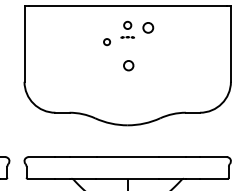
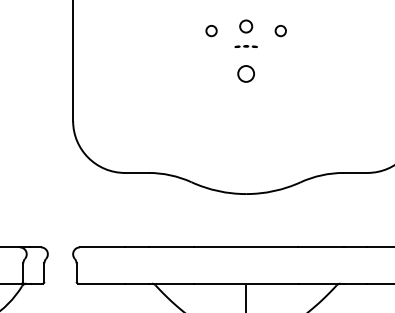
circle: (148, 28) -> (281, 31), size x0.62
circle: (106, 42) -> (210, 31), moved
circle: (128, 65) -> (245, 73), moved

